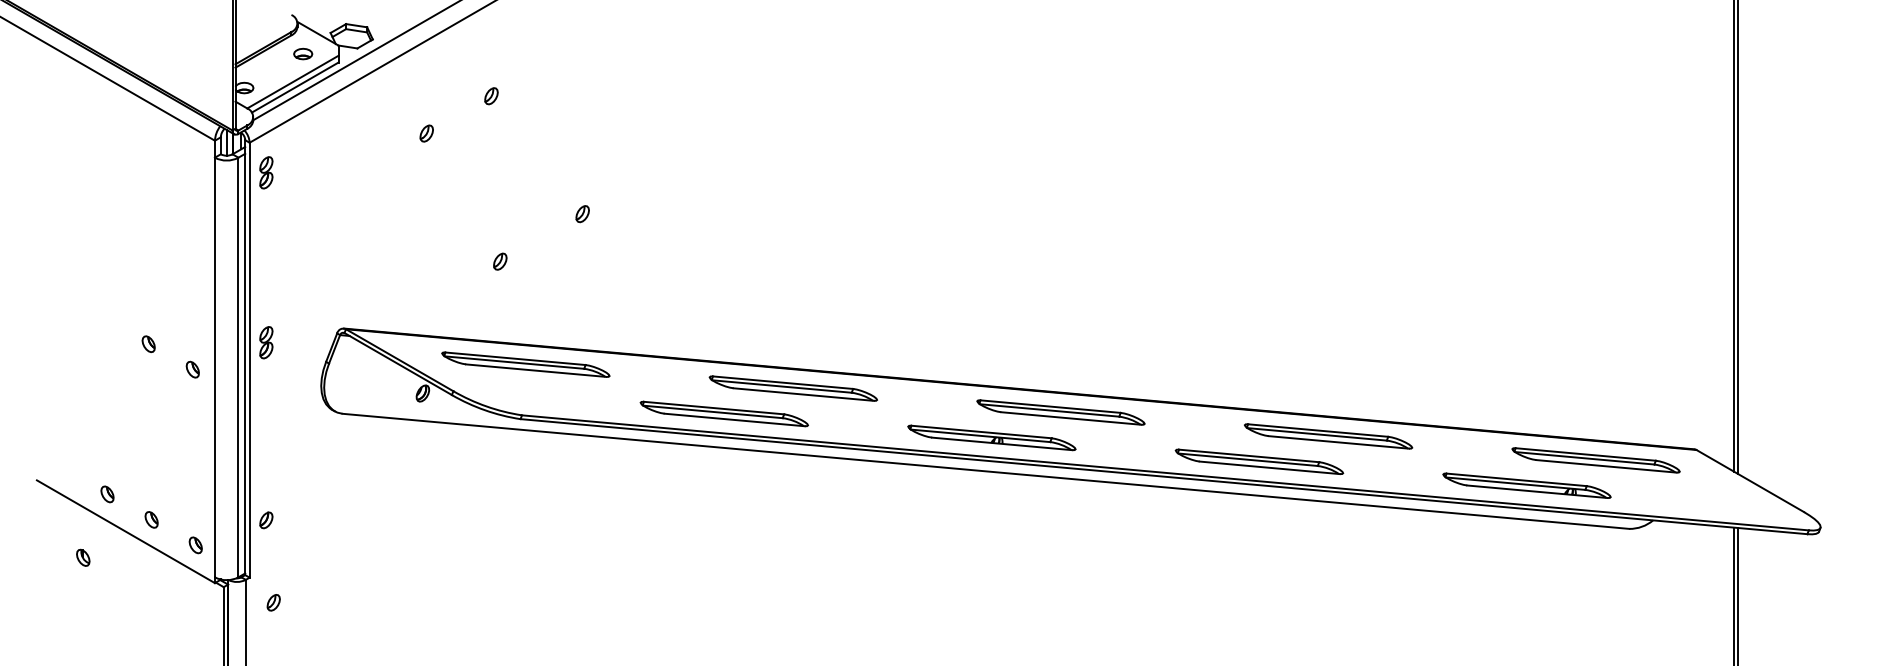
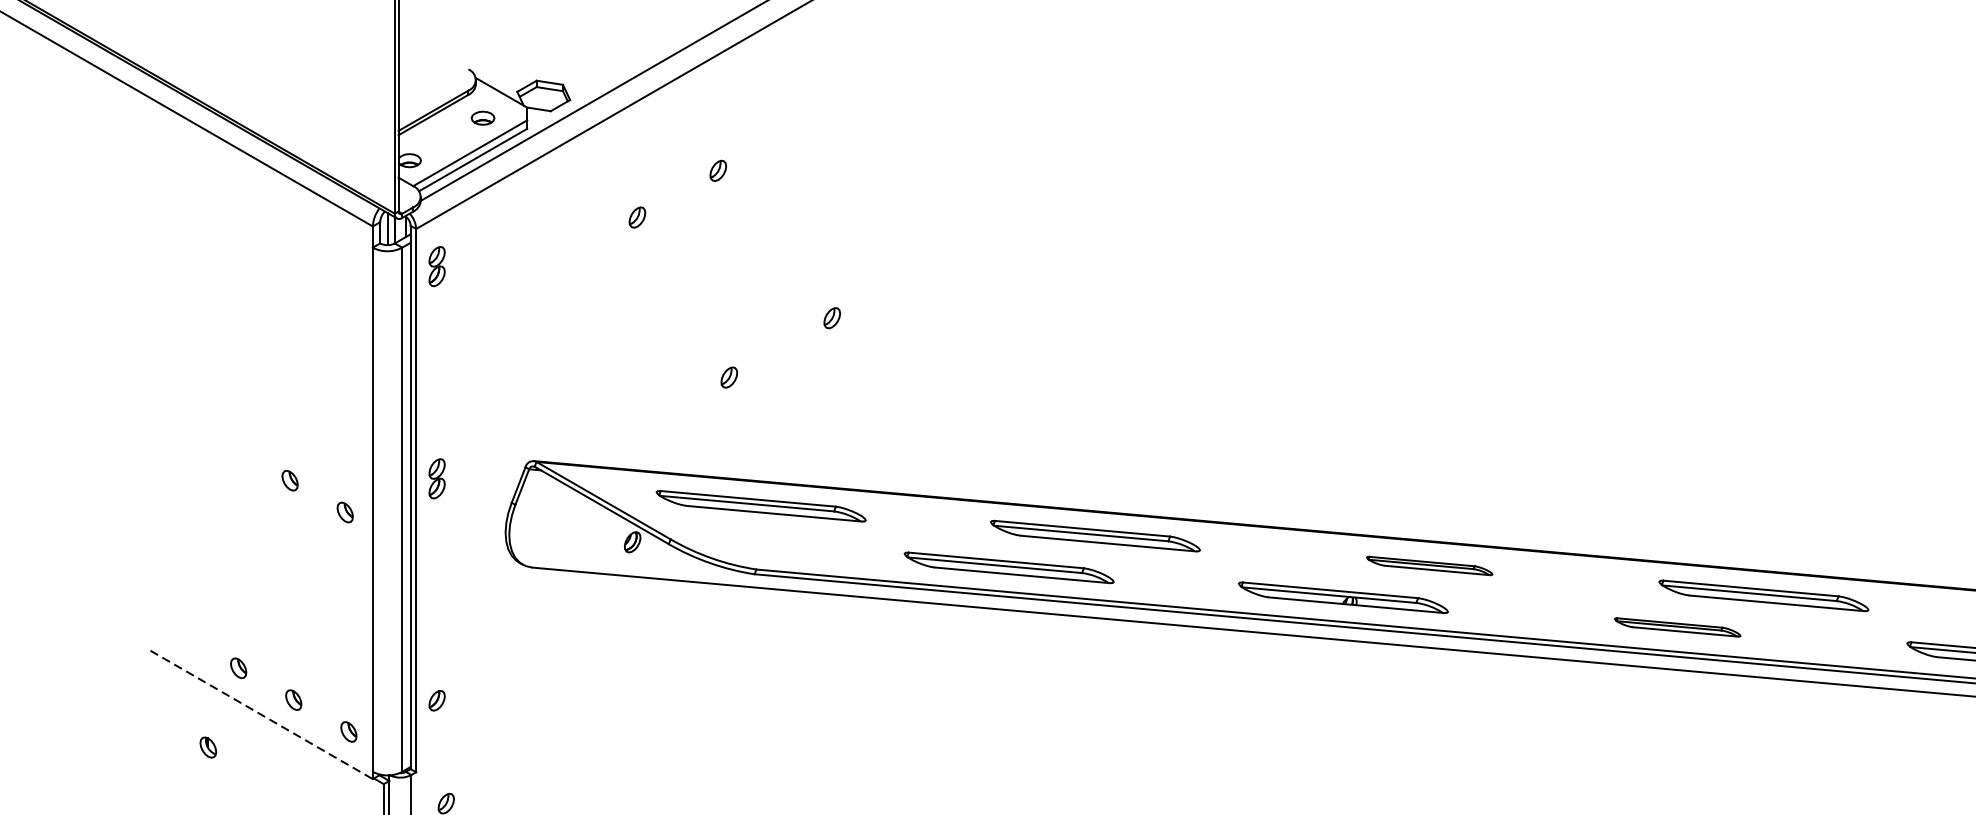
part: (1060, 412) -> (1429, 565), size x0.6
part: (1259, 461) -> (1677, 627), size x0.6
line: (125, 531) -> (261, 714), solid -> dashed

